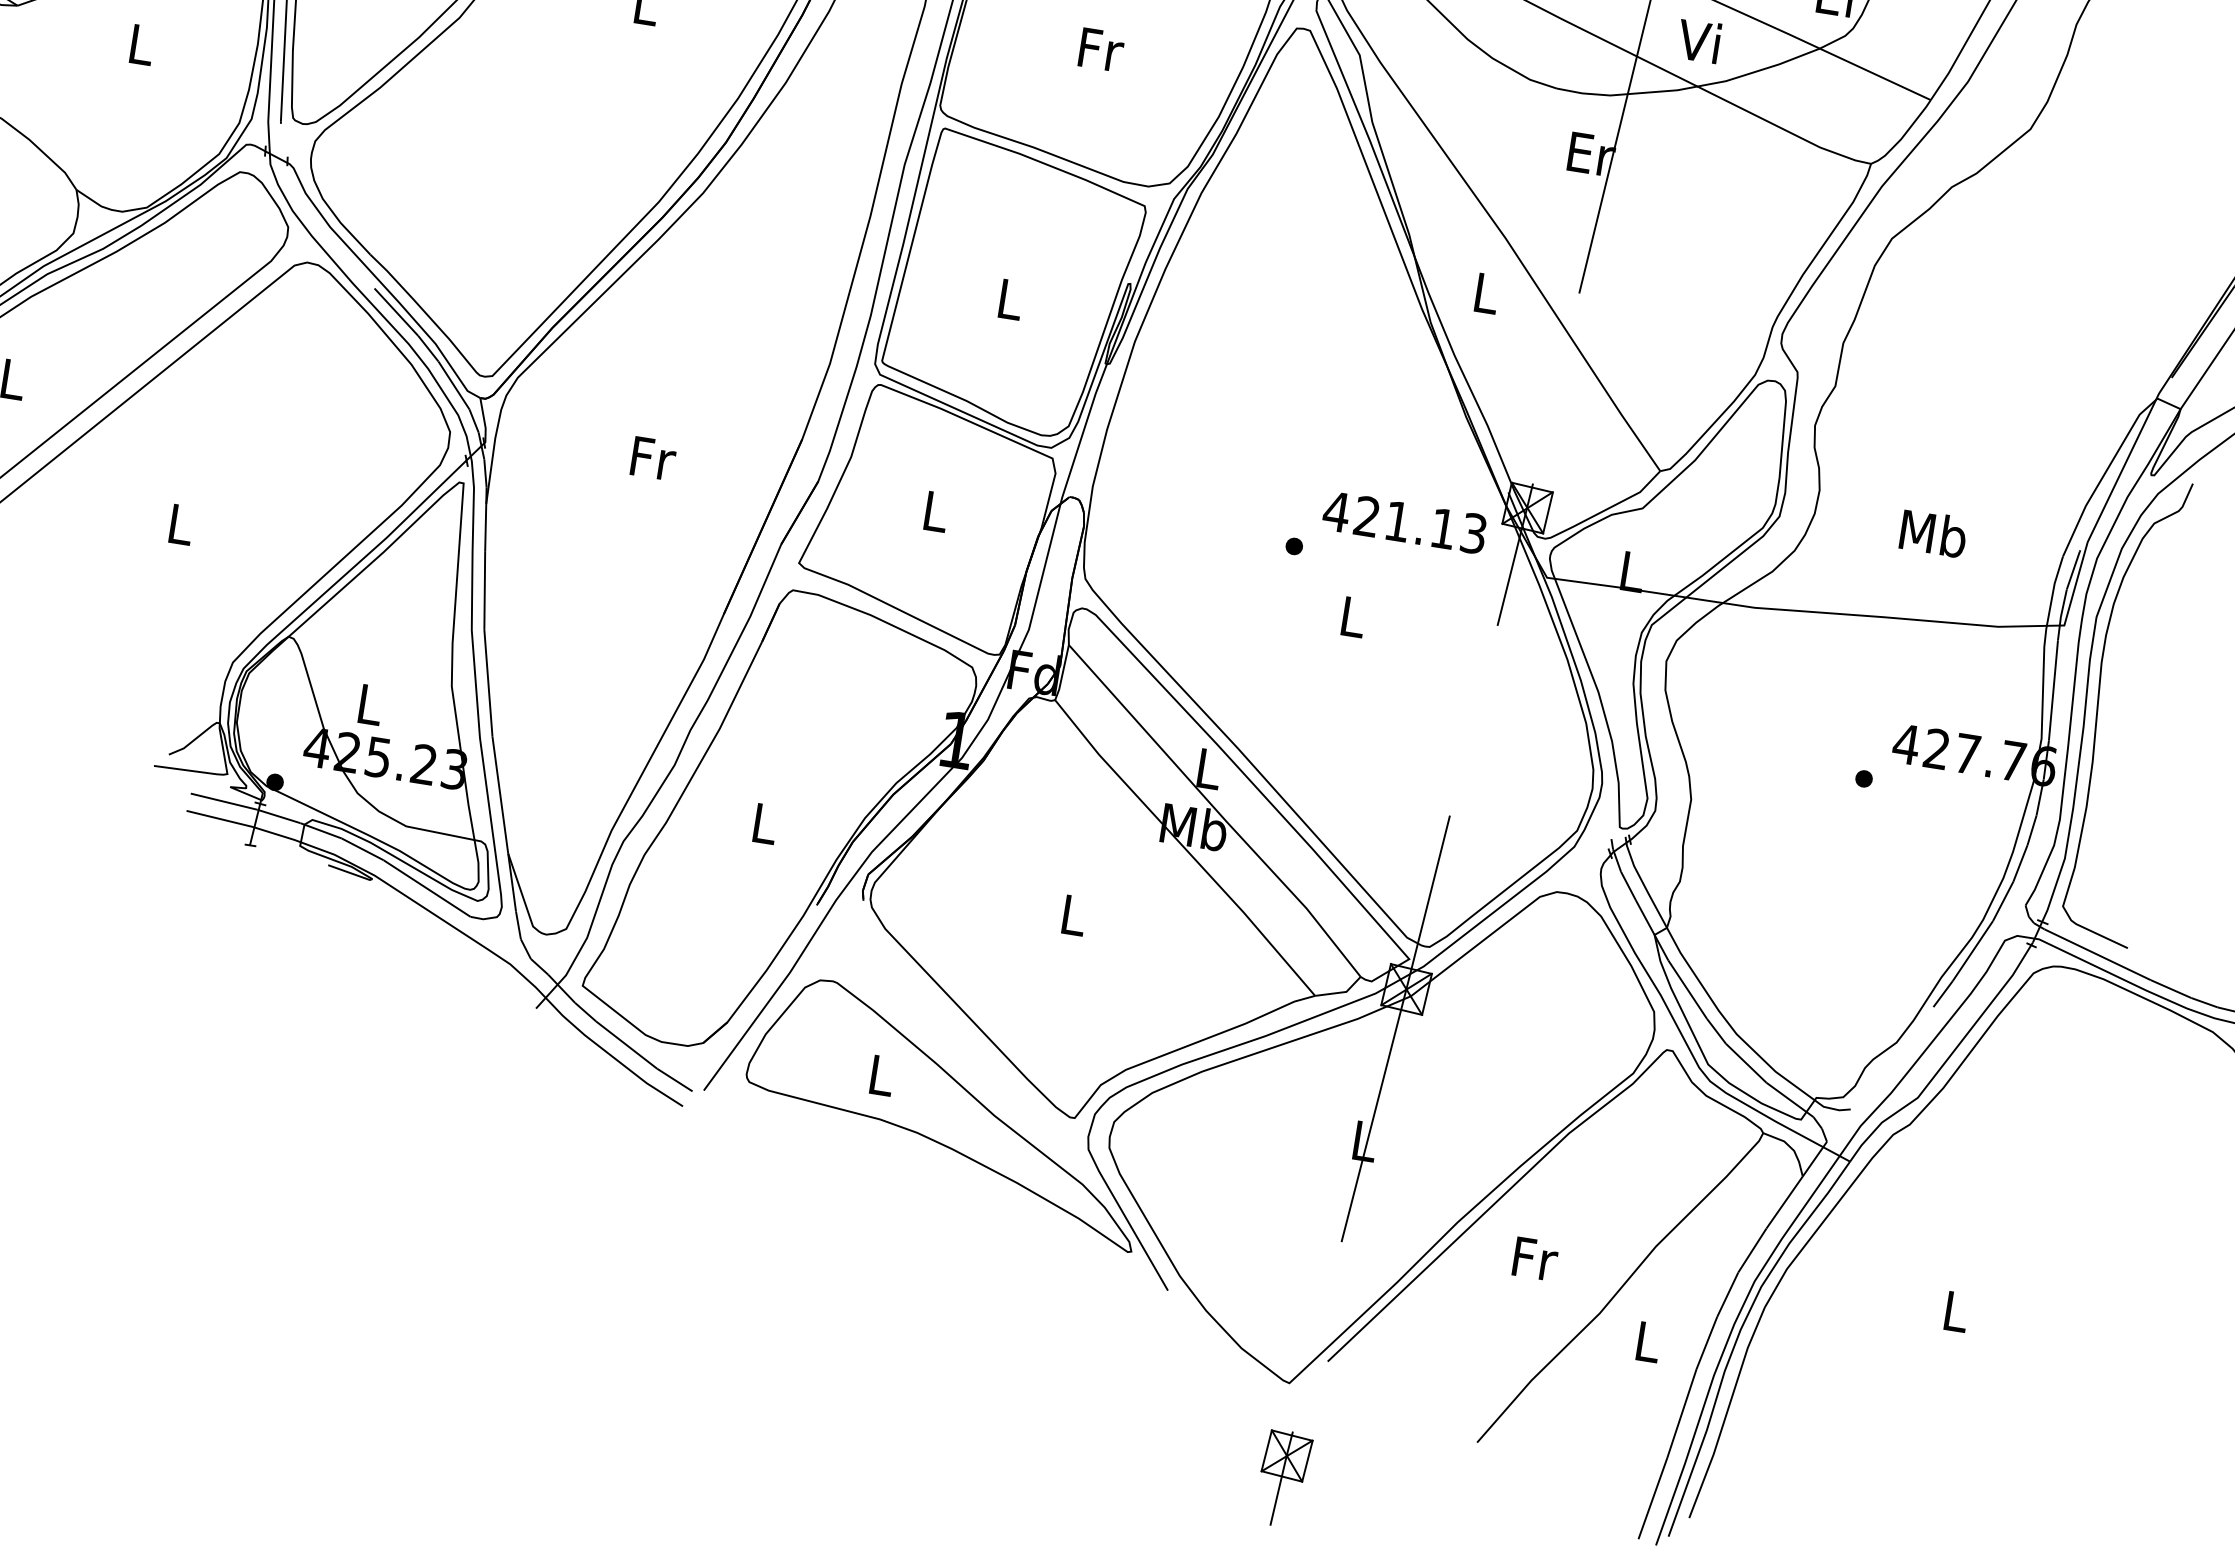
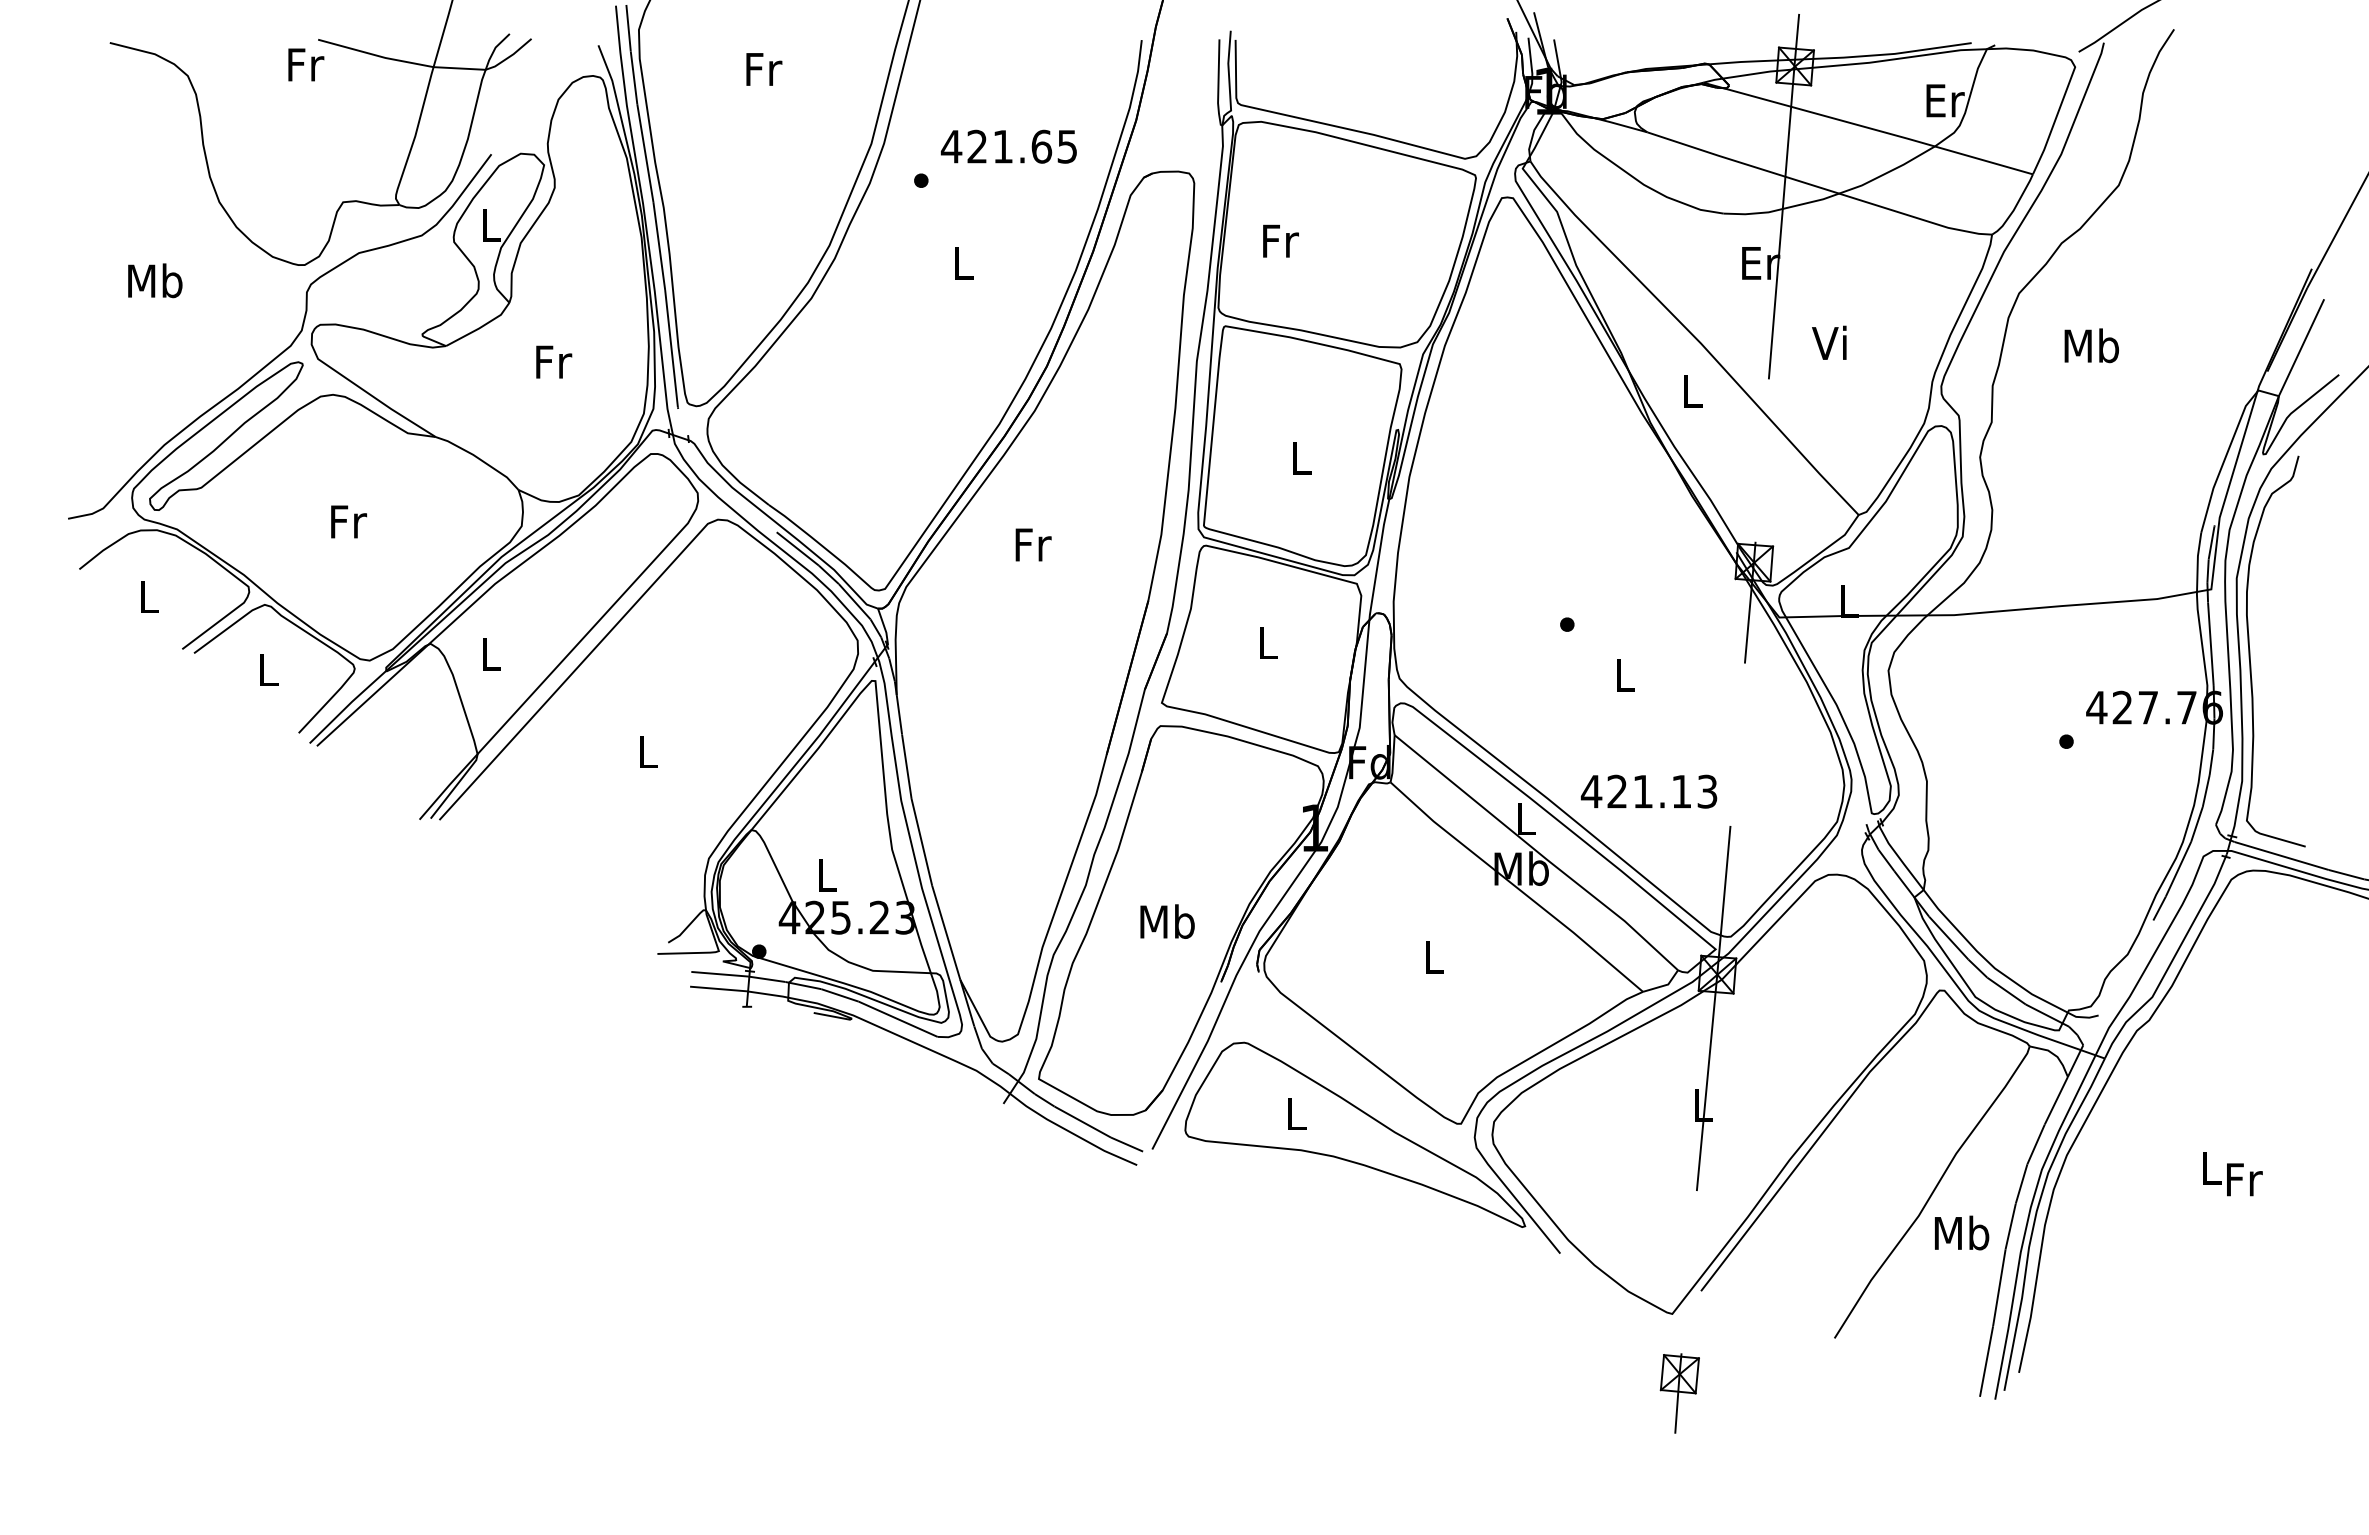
text: (1699, 40) -> (1829, 342), moved
text: (143, 44) -> (554, 361), L -> Fr
text: (1101, 49) -> (1280, 240), moved
text: (653, 458) -> (1033, 544), moved
text: (1405, 522) -> (1649, 791), moved
text: (1933, 533) -> (2091, 345), moved
text: (764, 823) -> (1167, 921), L -> Mb
text: (1535, 1258) -> (2244, 1179), moved
text: (1647, 1340) -> (1961, 1232), L -> Mb

